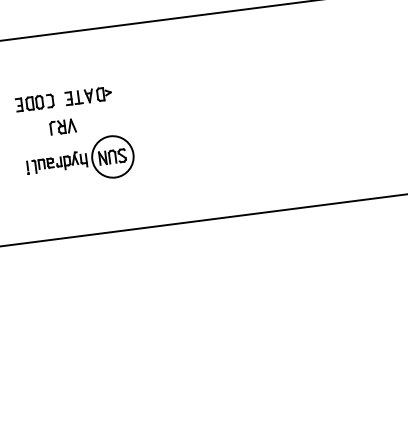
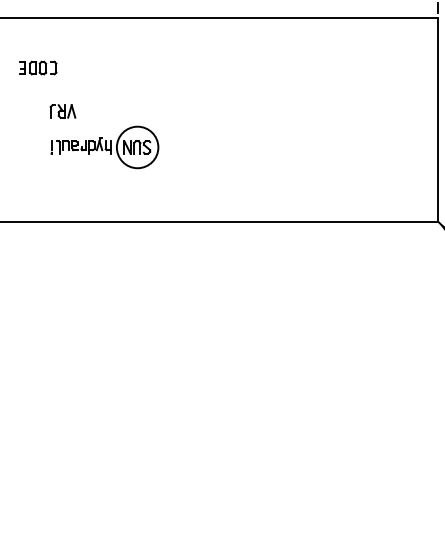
part: (88, 95) -> (92, 83), removed
part: (35, 102) -> (38, 67), moved
part: (80, 161) -> (104, 147), moved

